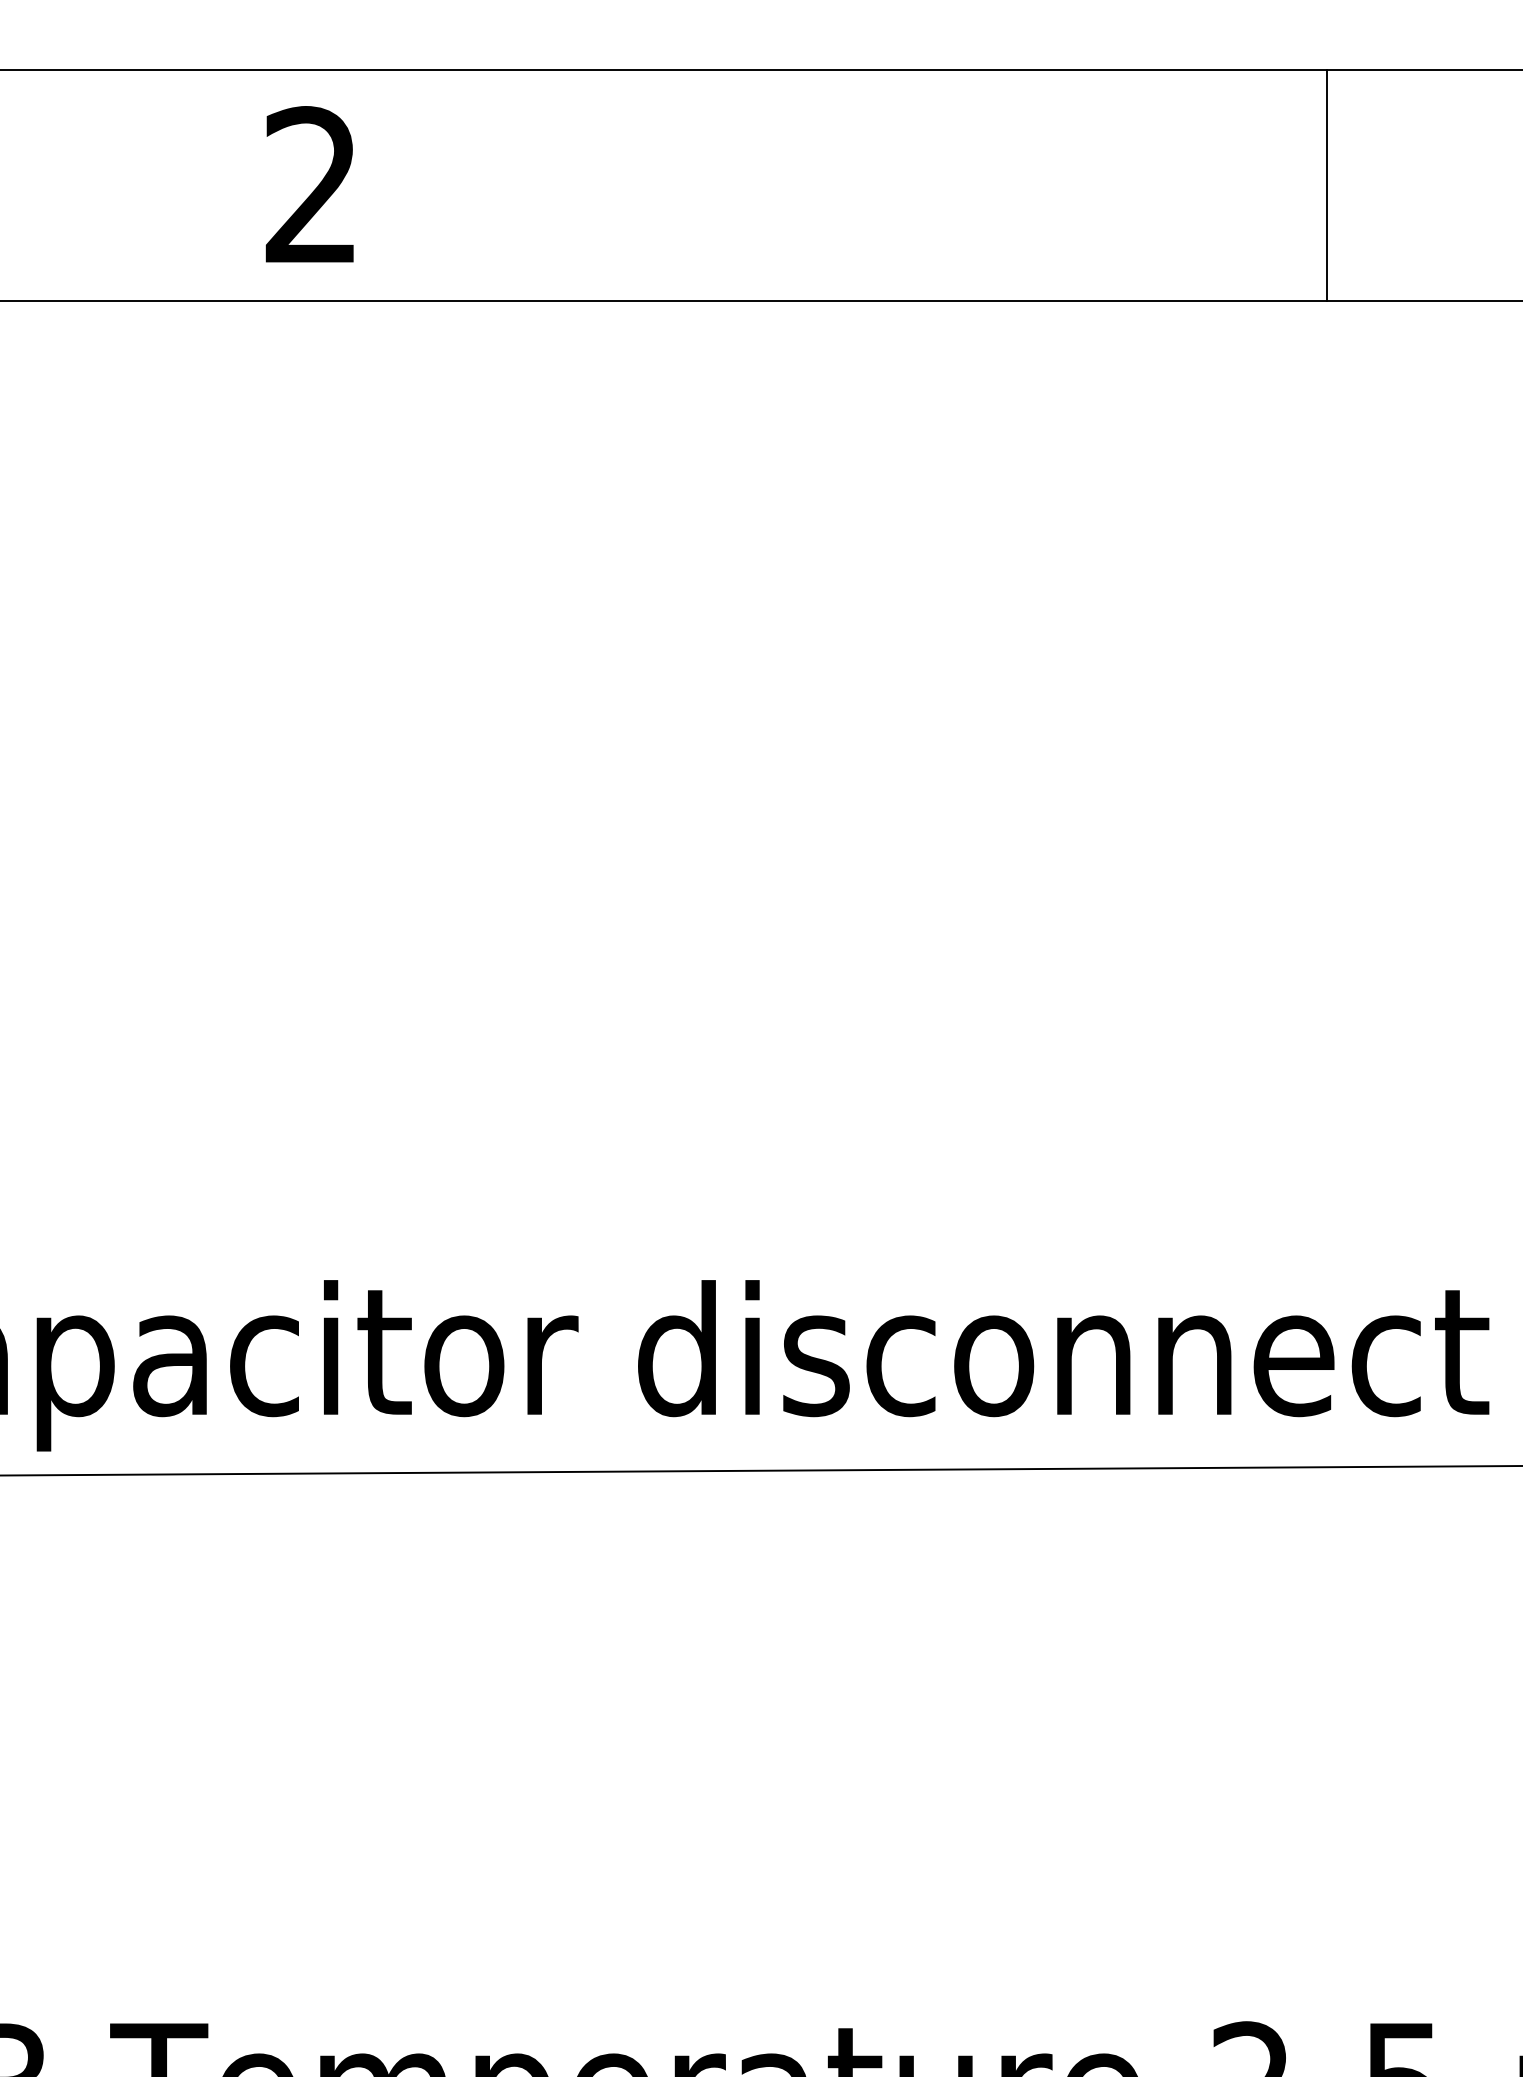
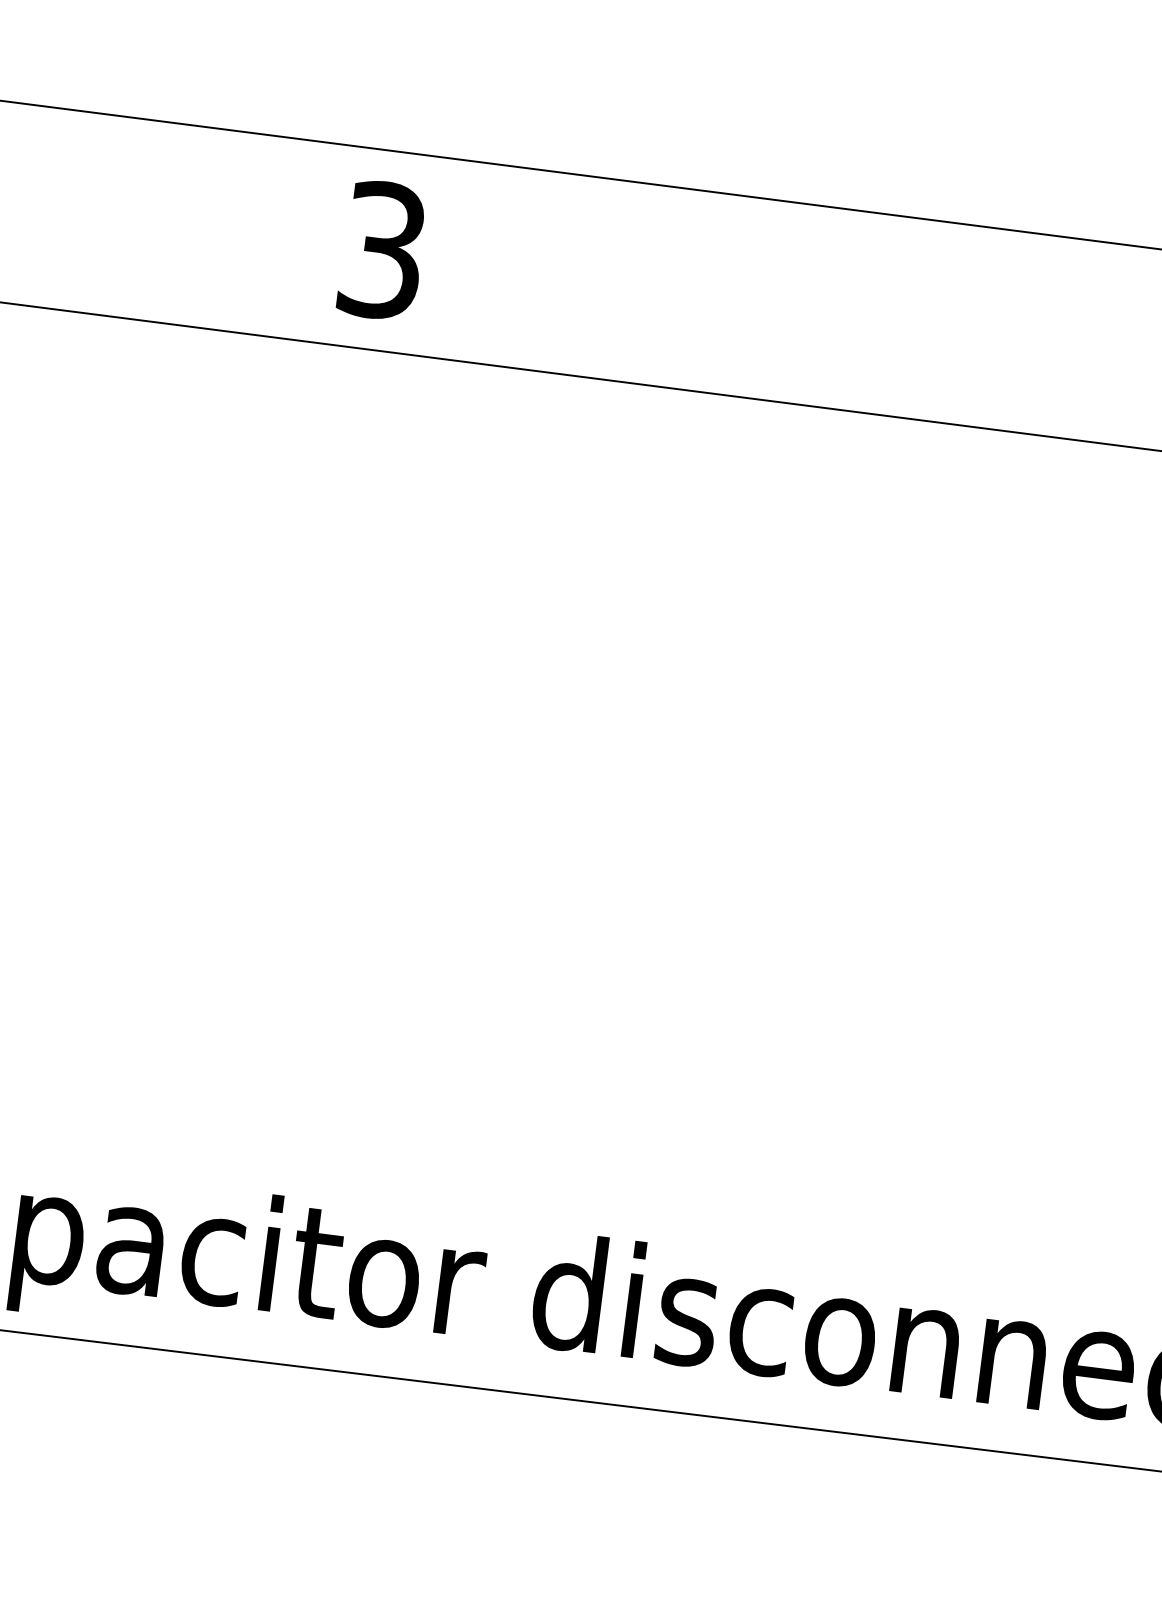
text: (311, 185) -> (382, 250), 2 -> 3

